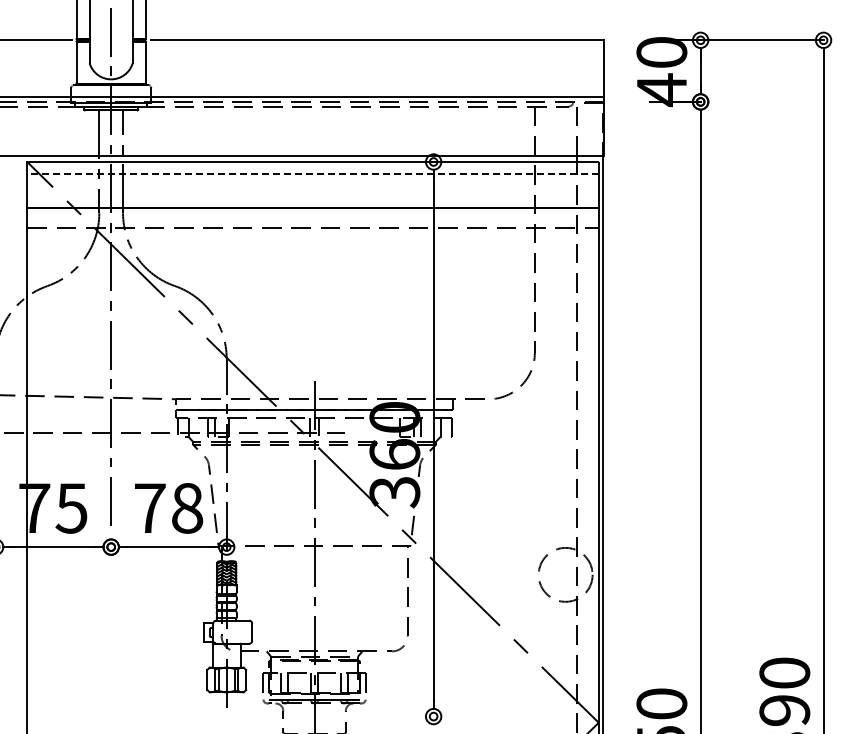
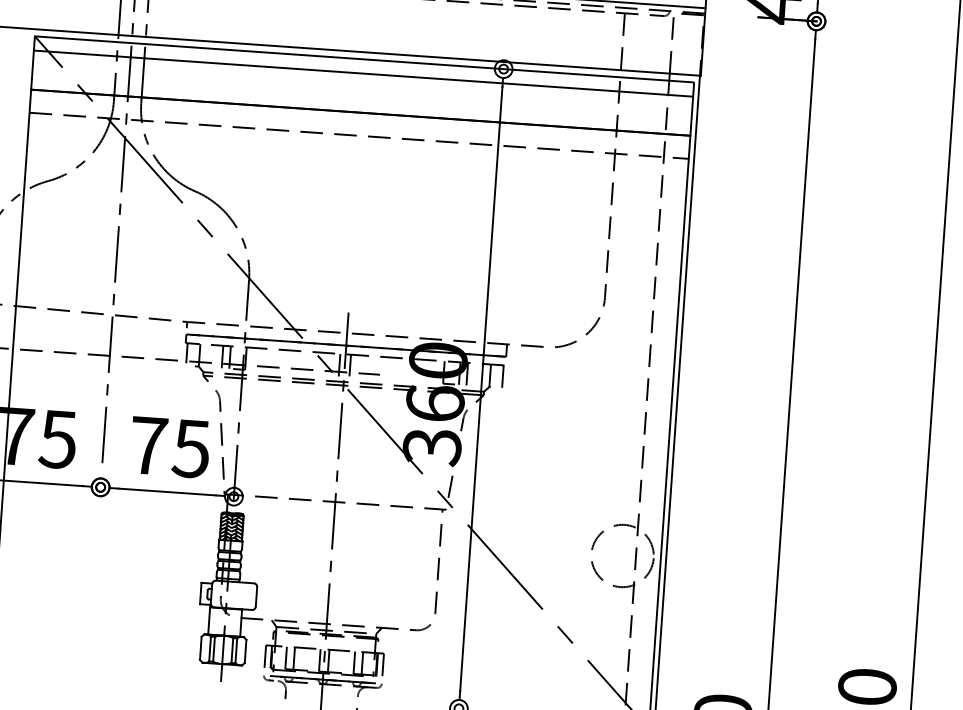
line: (313, 174) -> (364, 73), dashed -> solid
text: (187, 508) -> (191, 448), 78 -> 75

